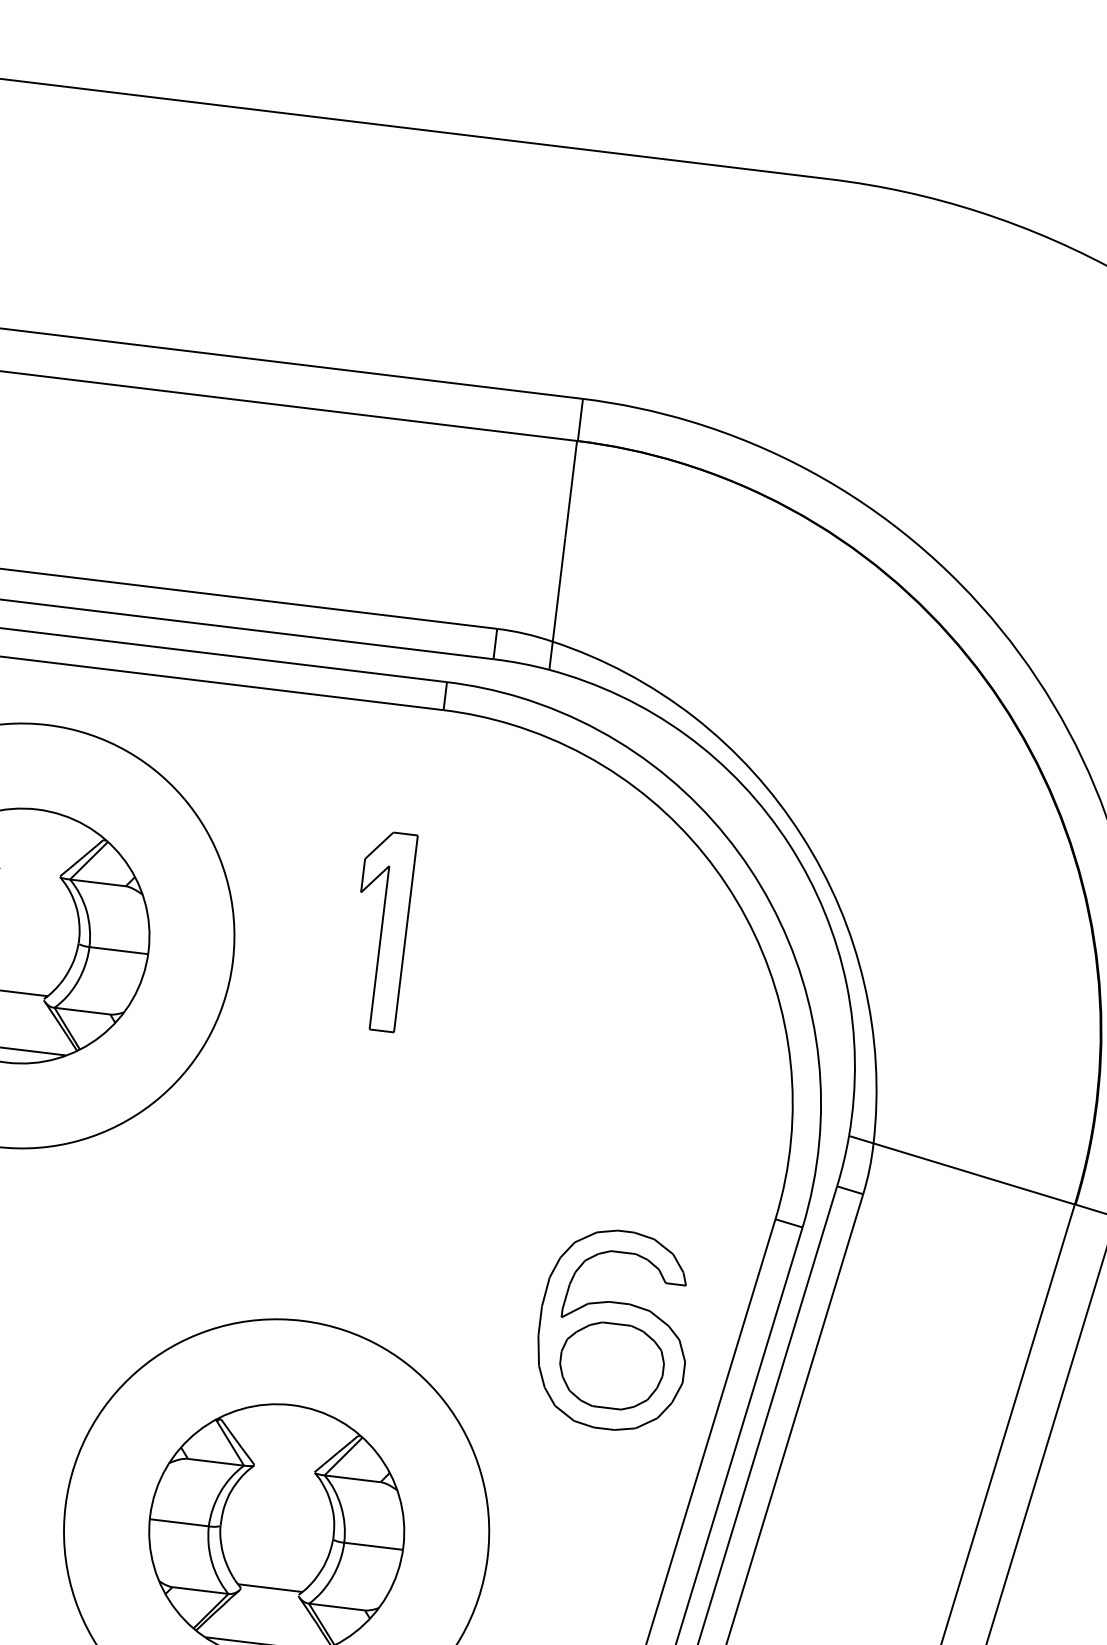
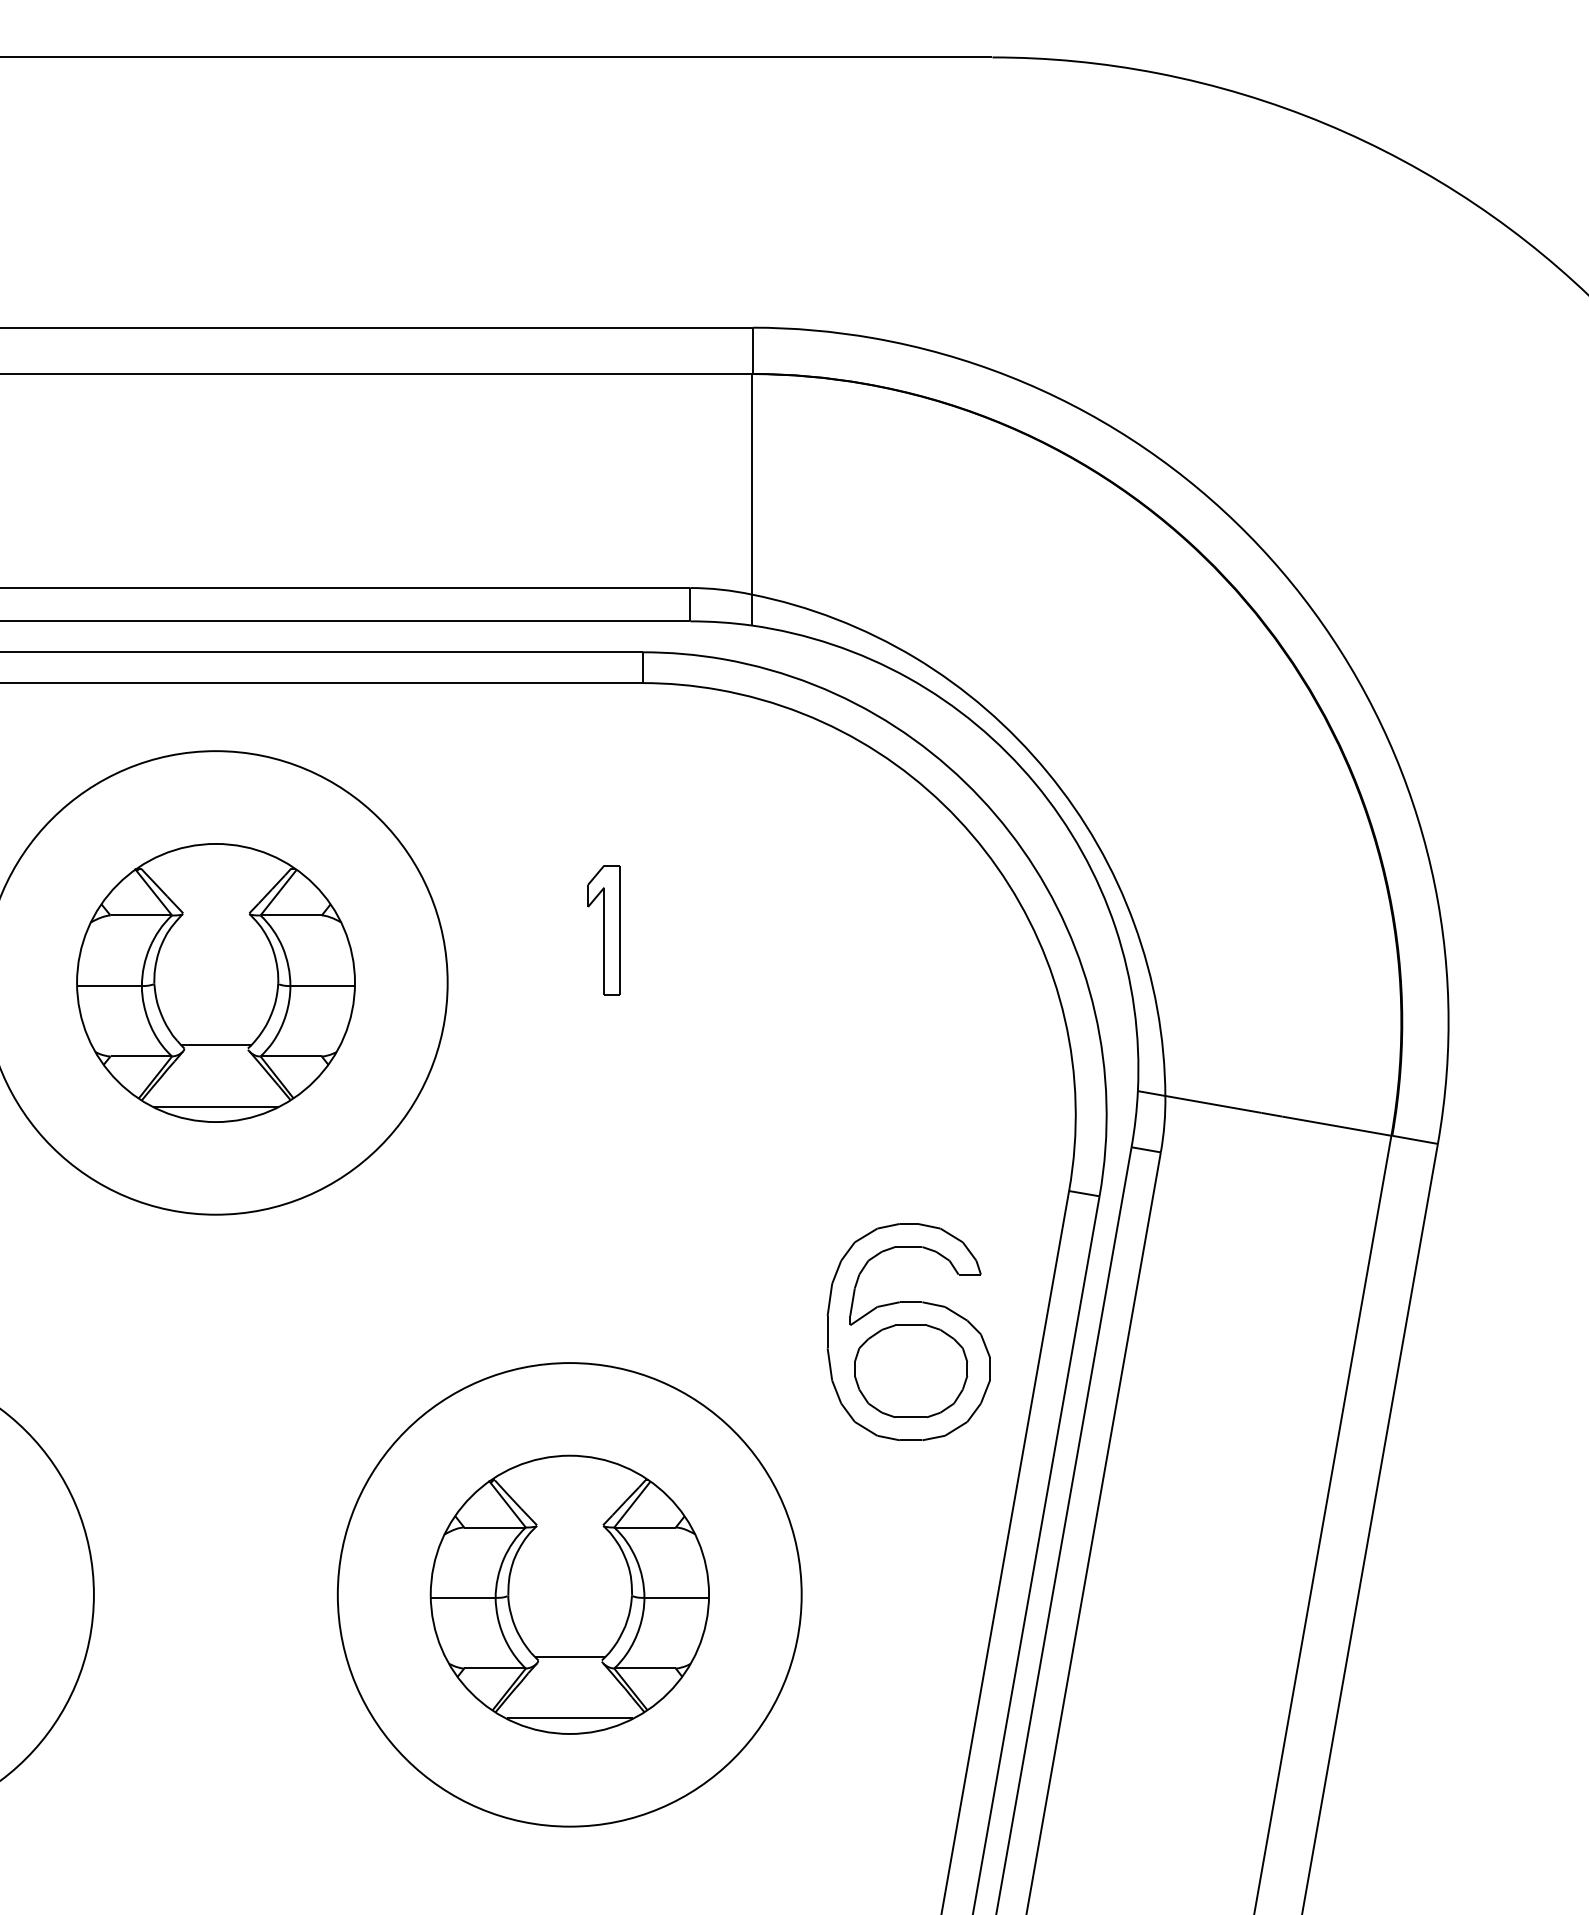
part: (380, 930) -> (603, 930), size x0.6

